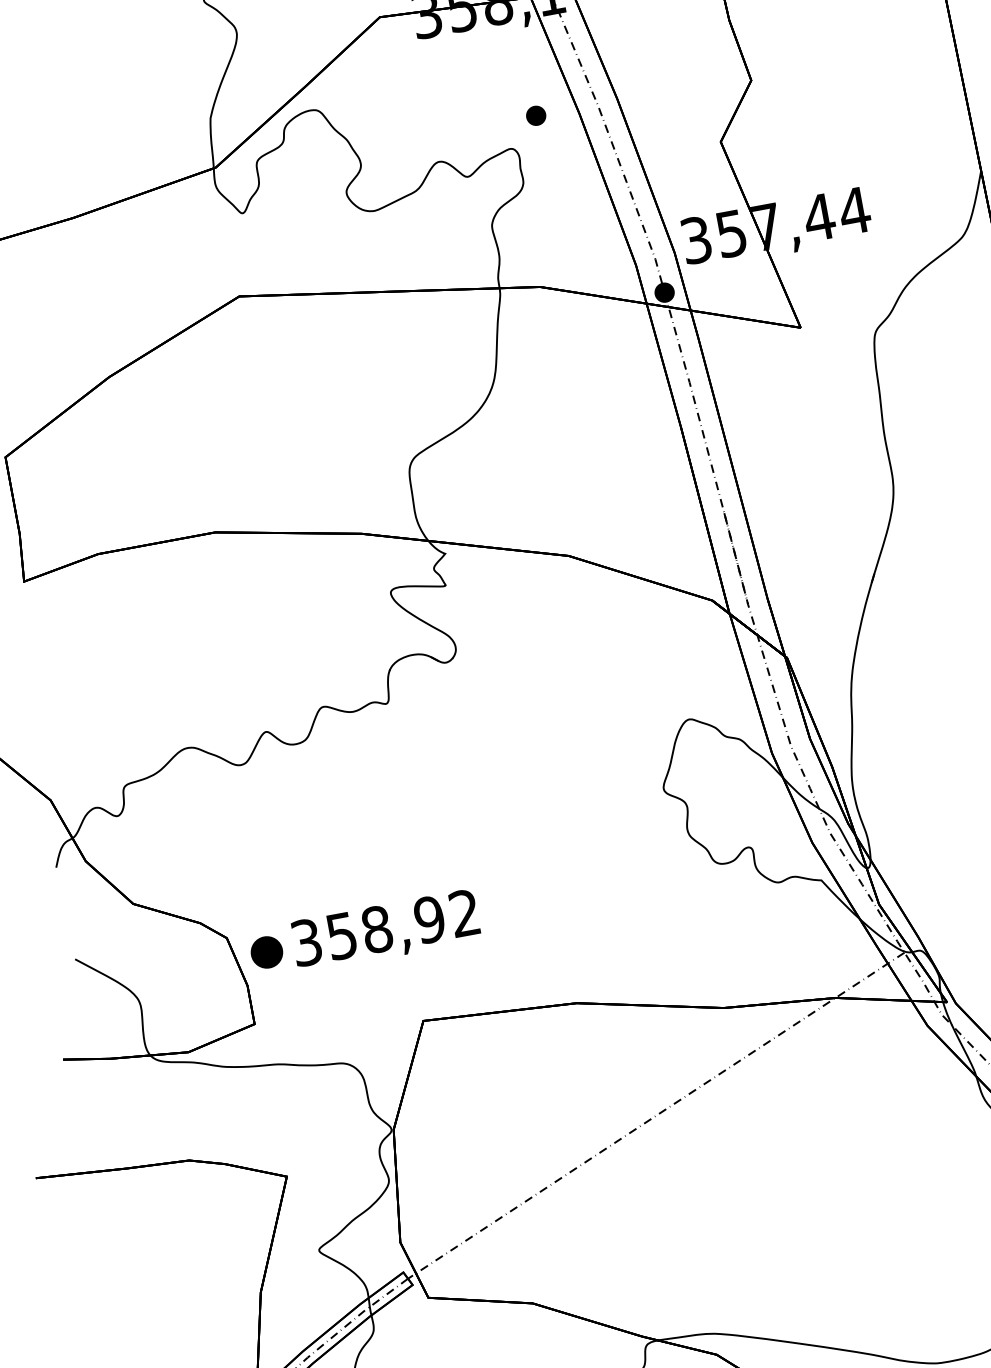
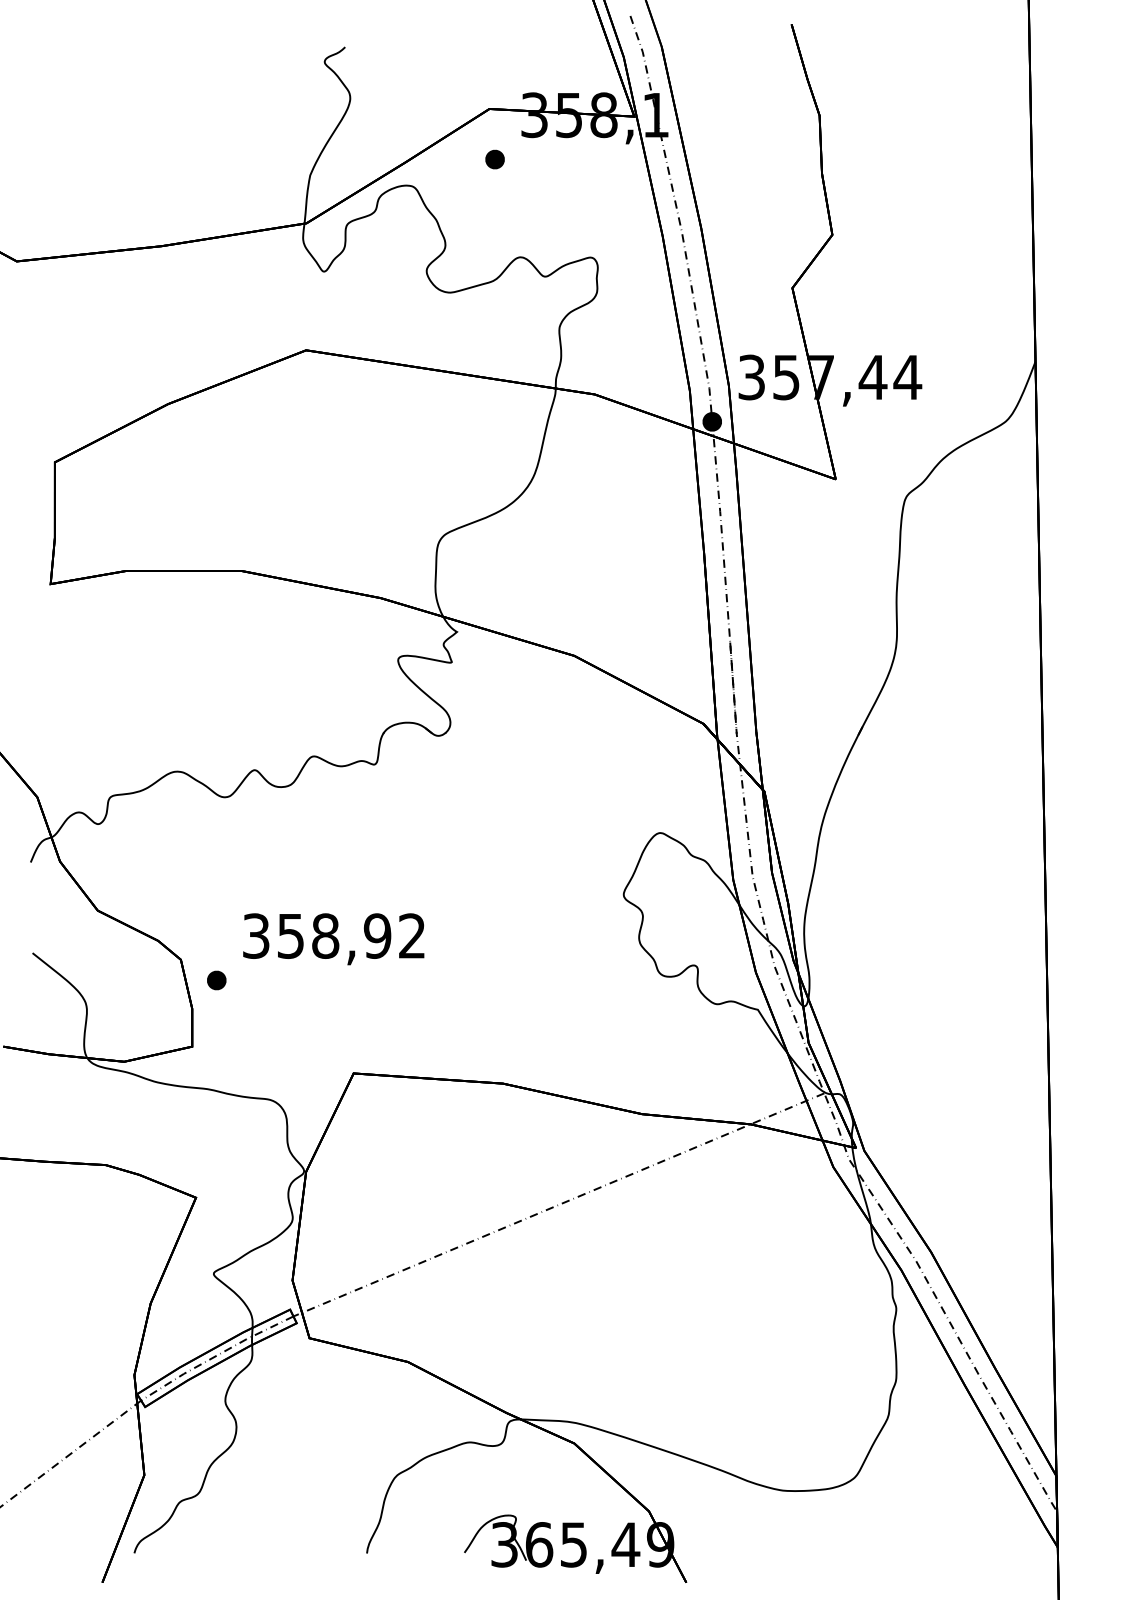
part: (535, 115) -> (494, 159), moved
text: (385, 931) -> (333, 939), moved
part: (266, 952) -> (216, 980), size x0.62

